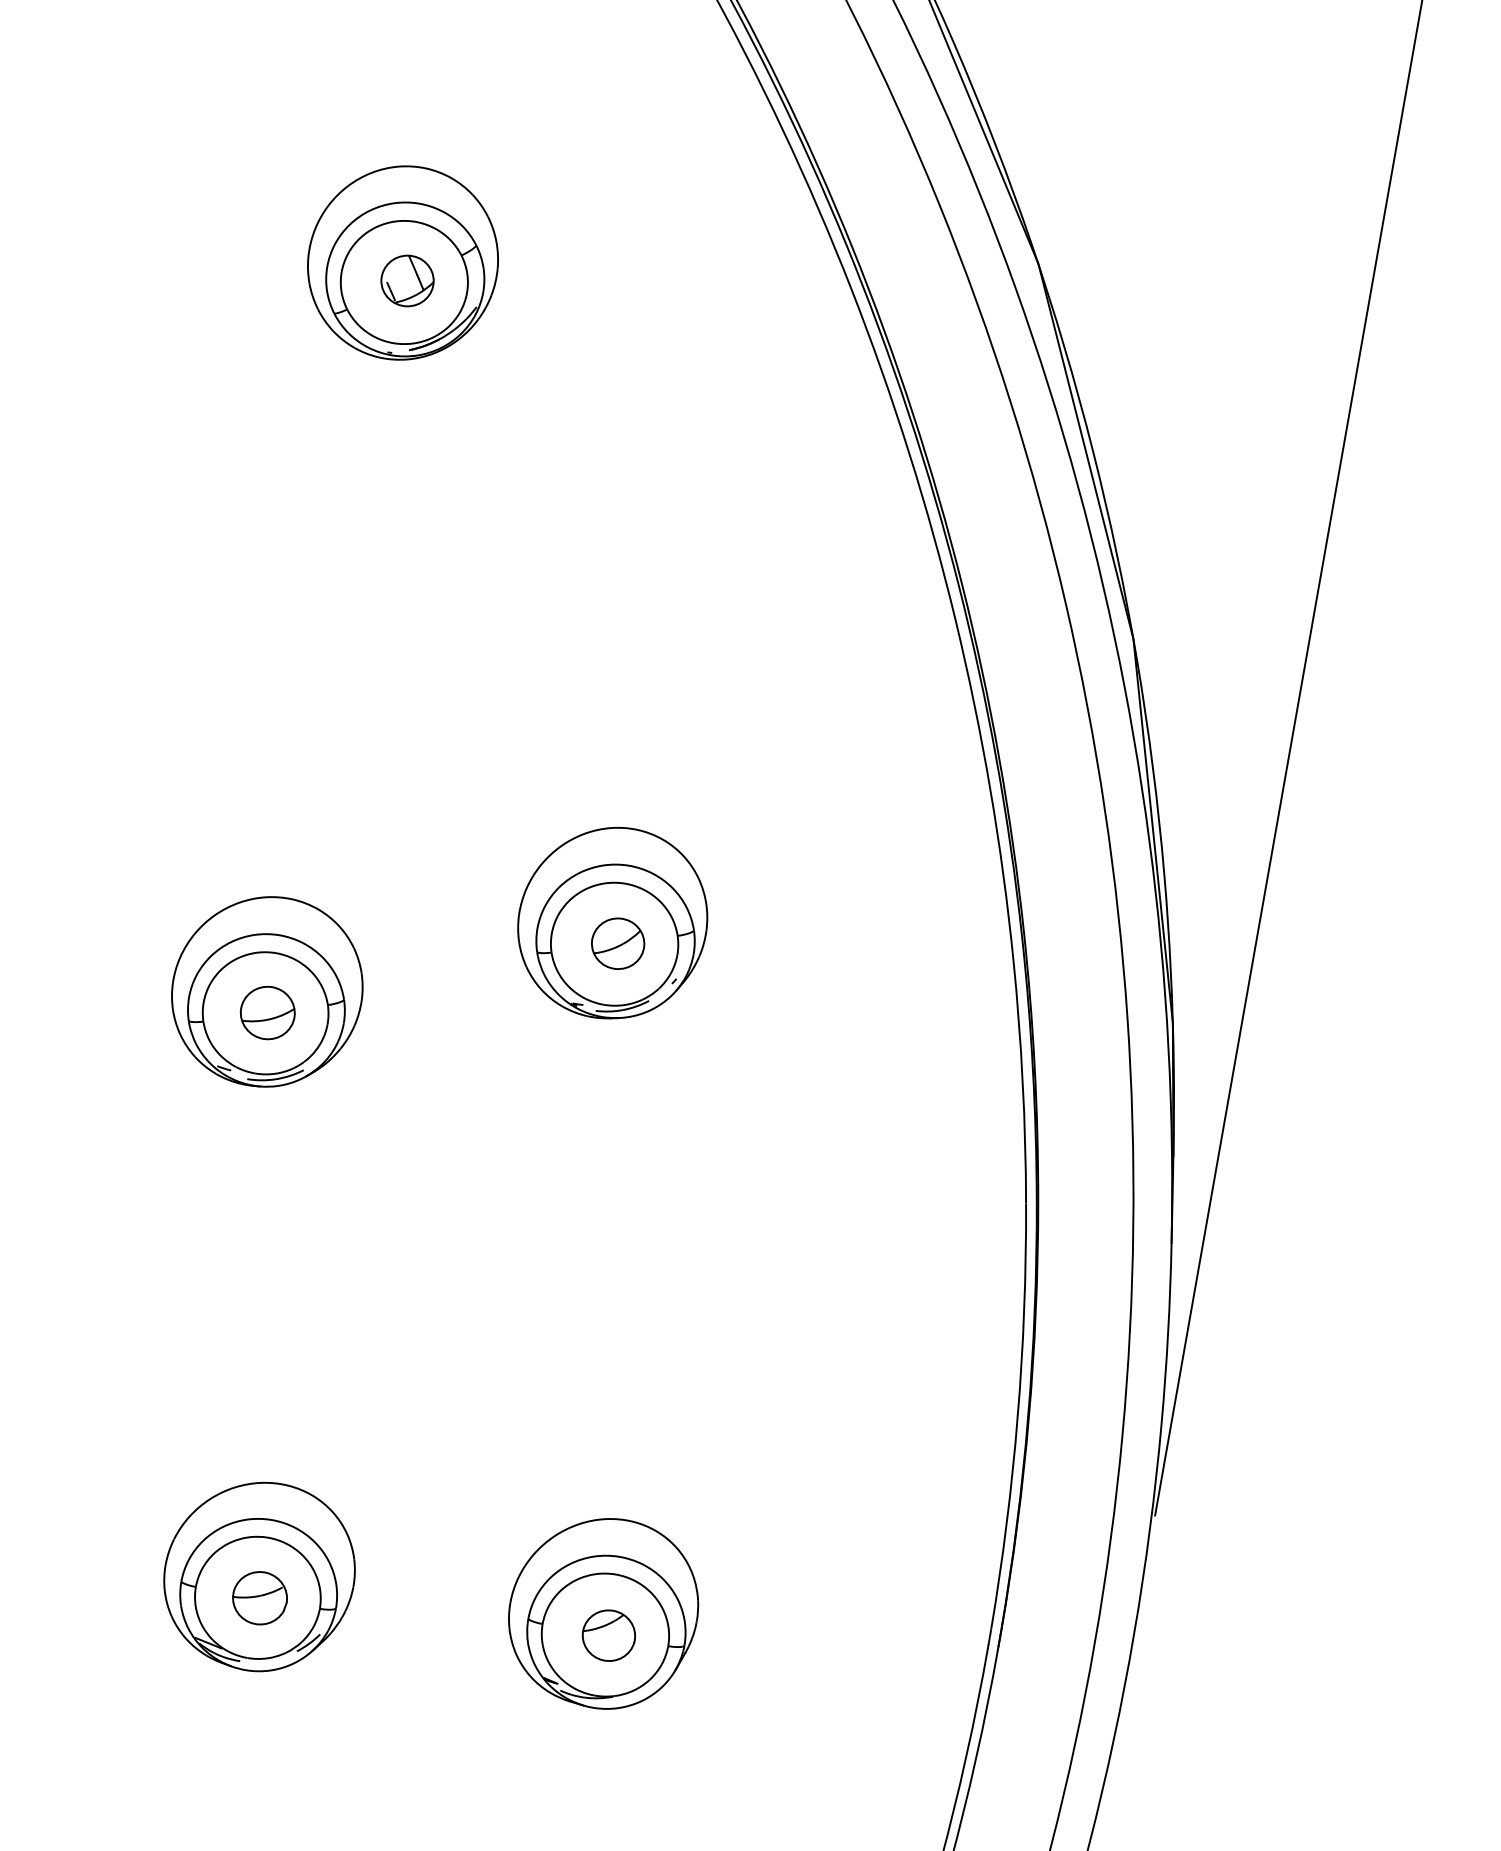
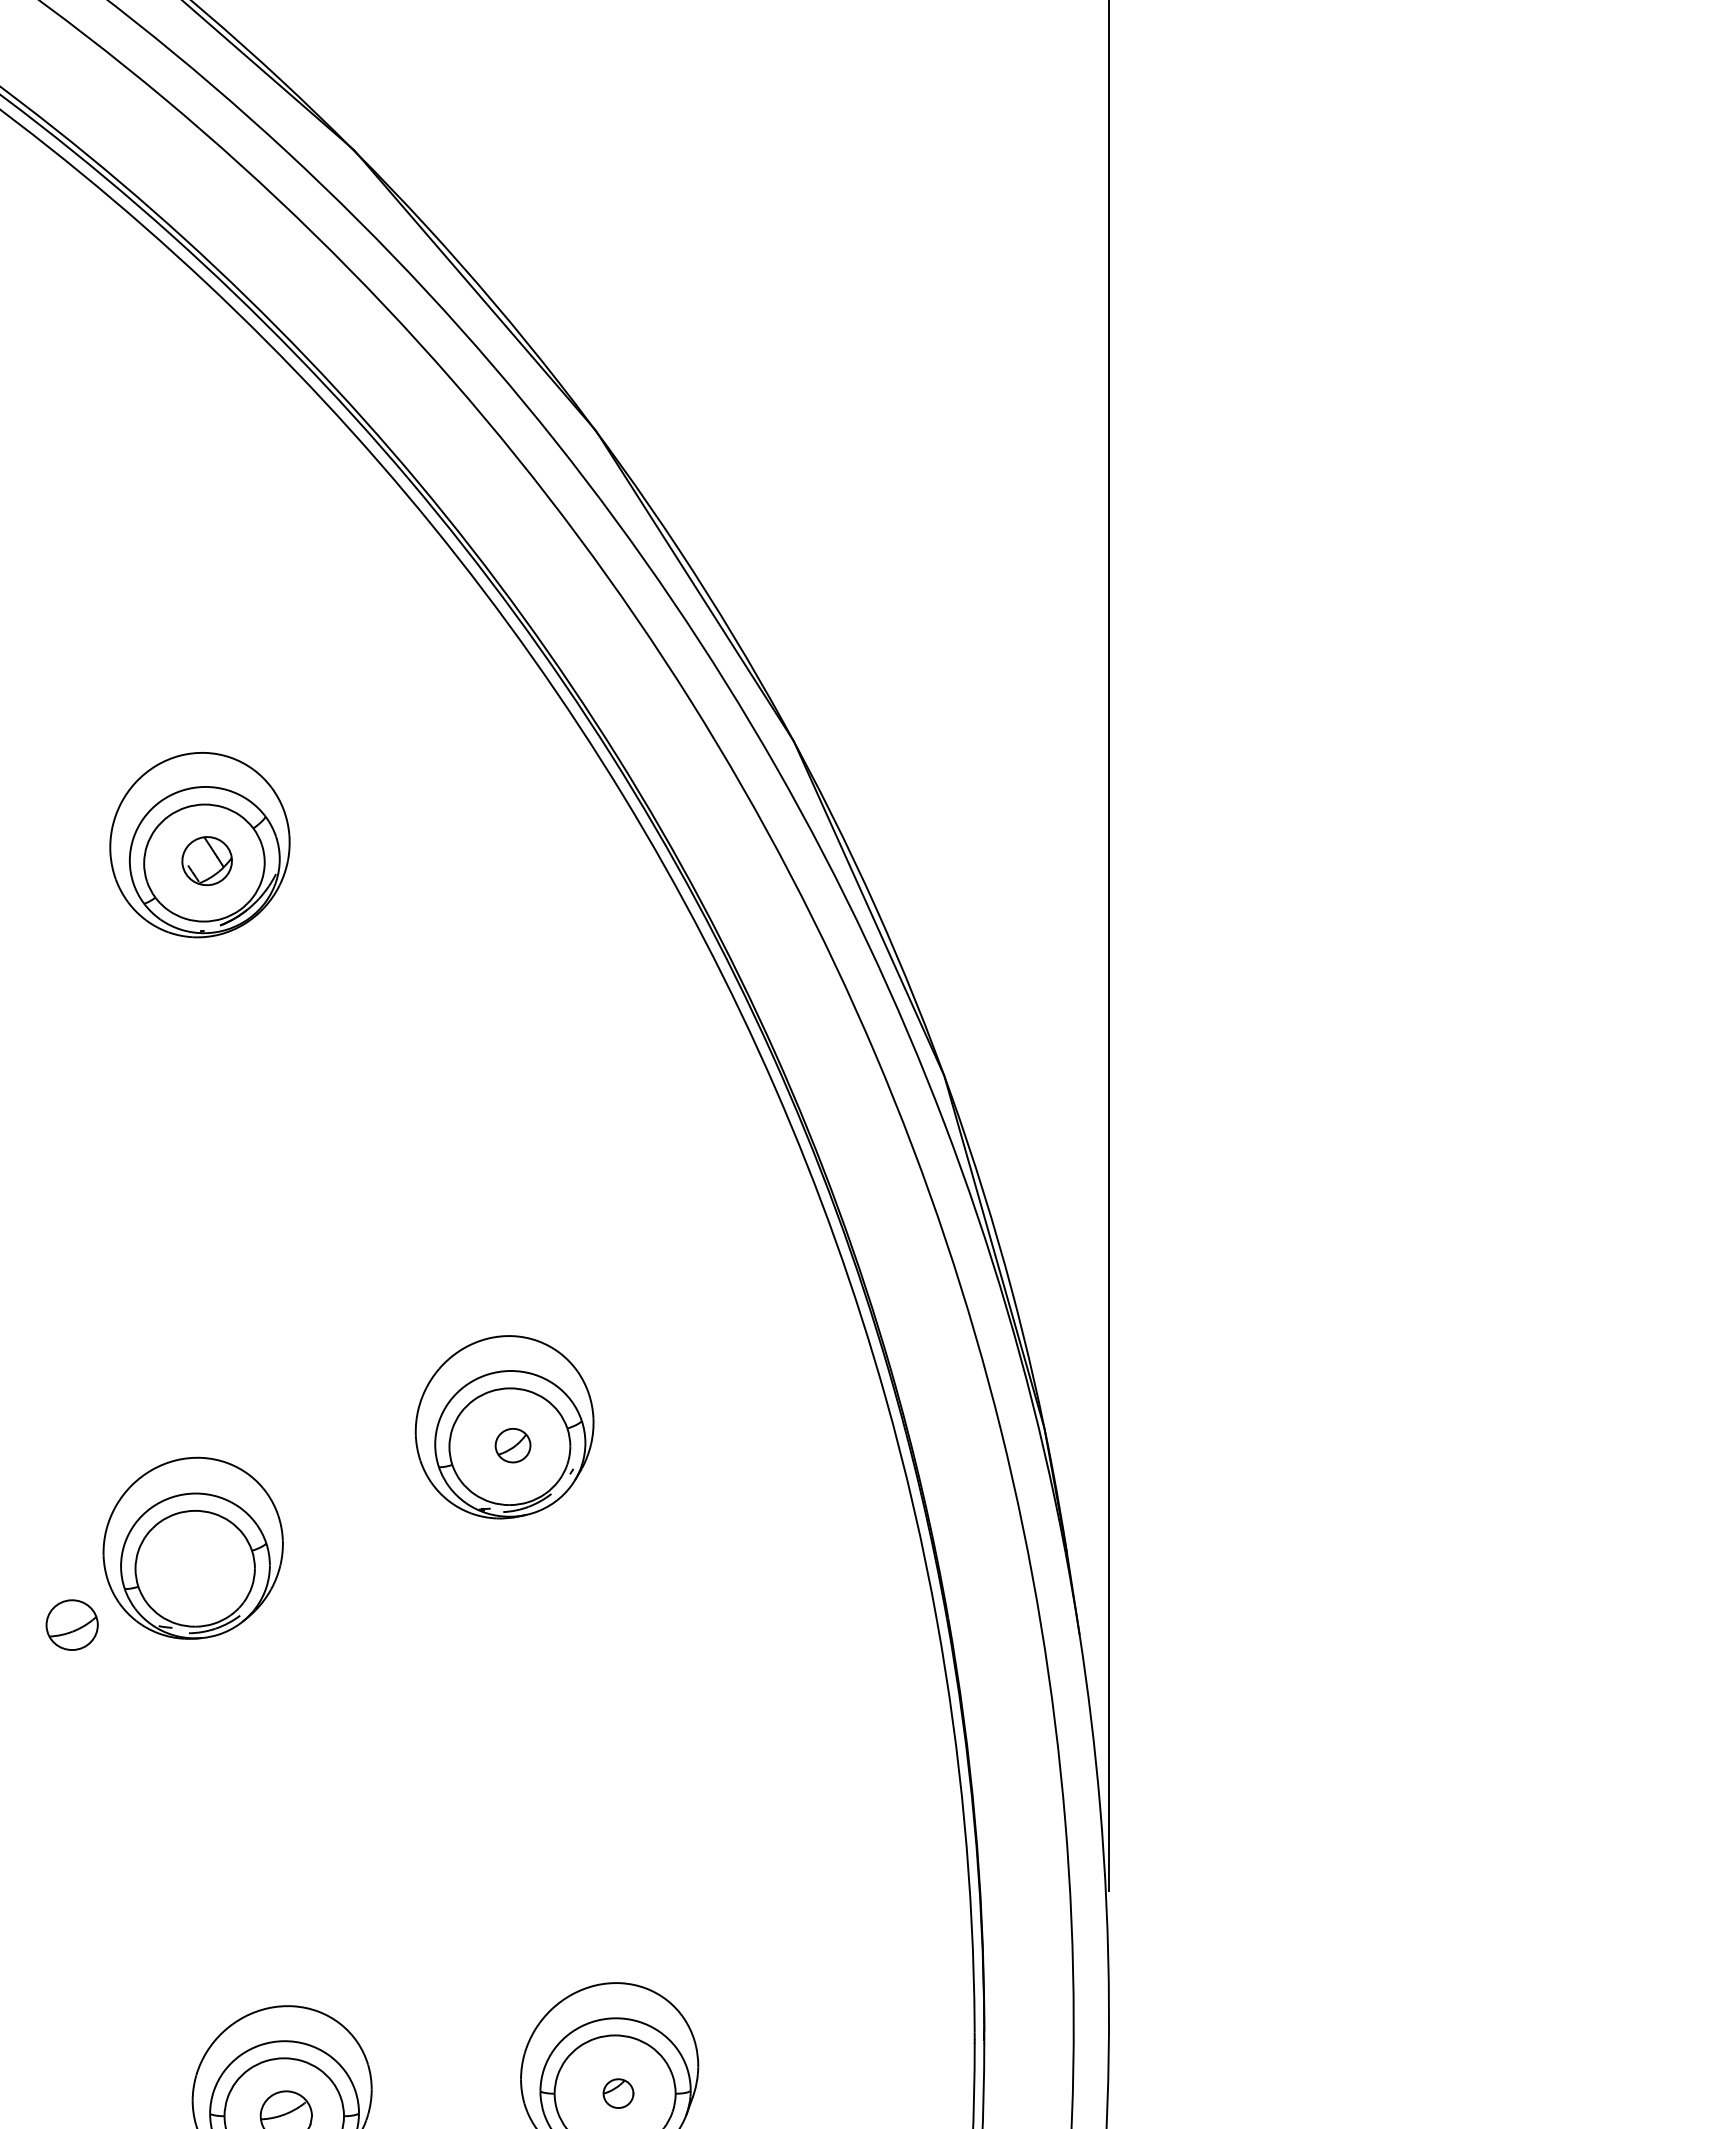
part: (617, 943) -> (512, 1445), size x0.7
part: (267, 1012) -> (71, 1624), moved
part: (608, 1635) -> (618, 2093), size x0.6

